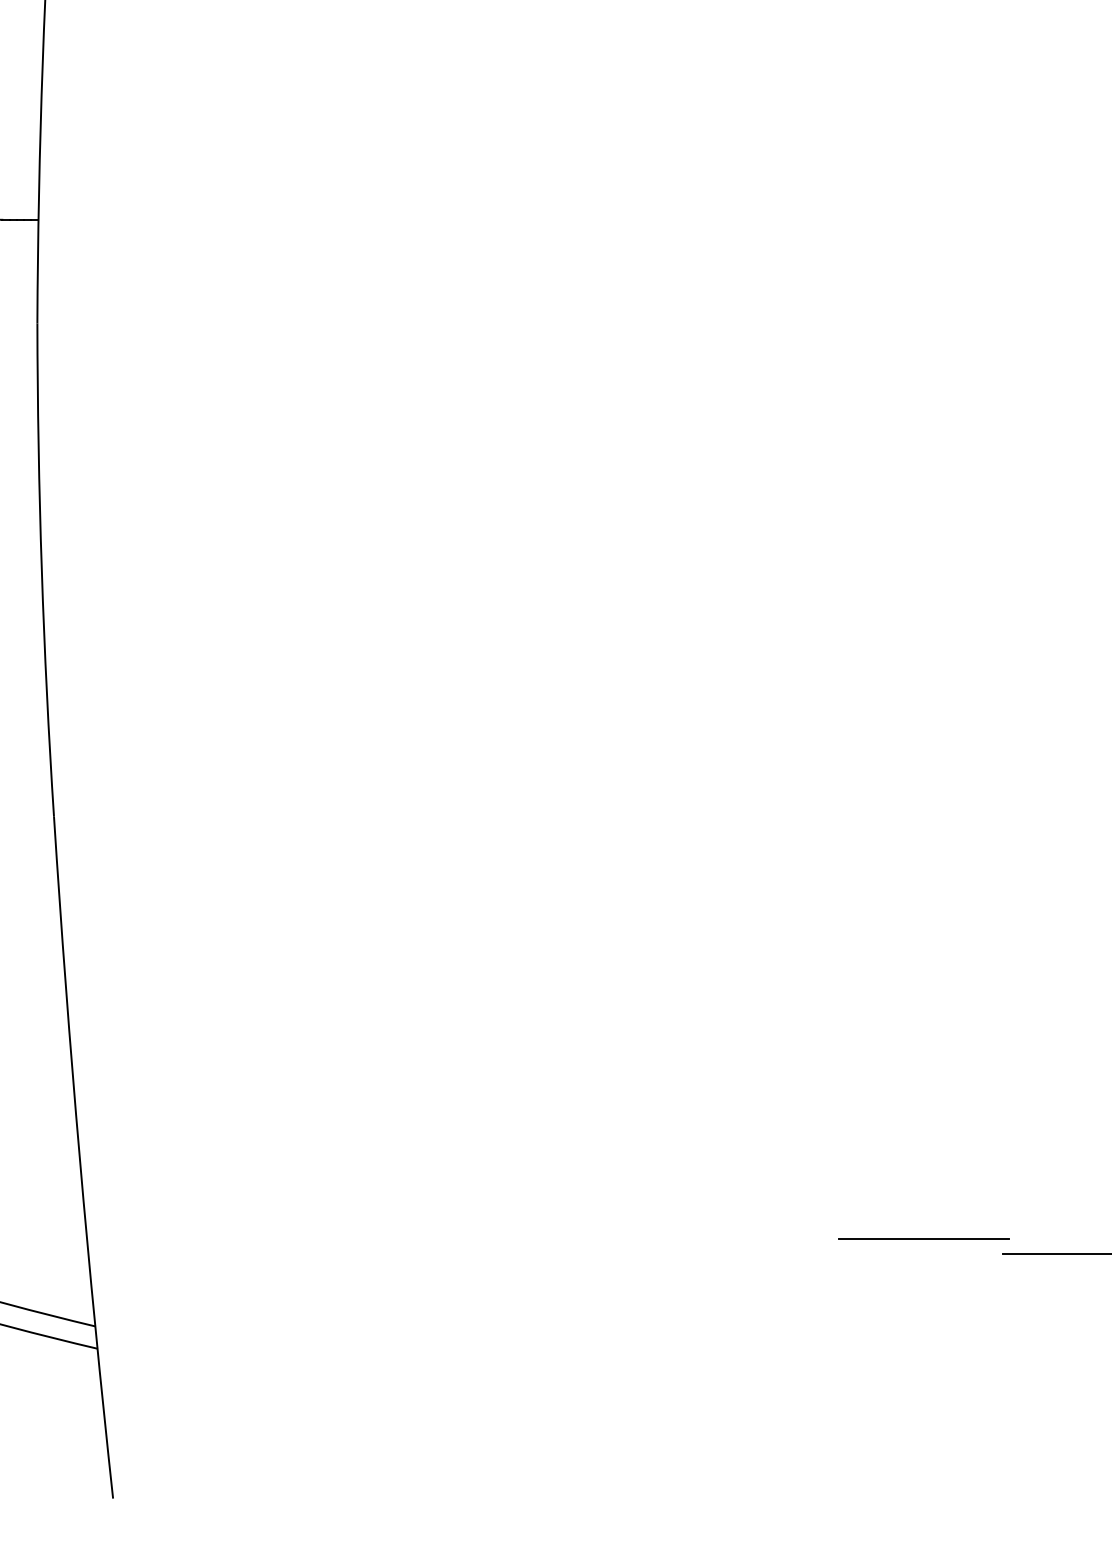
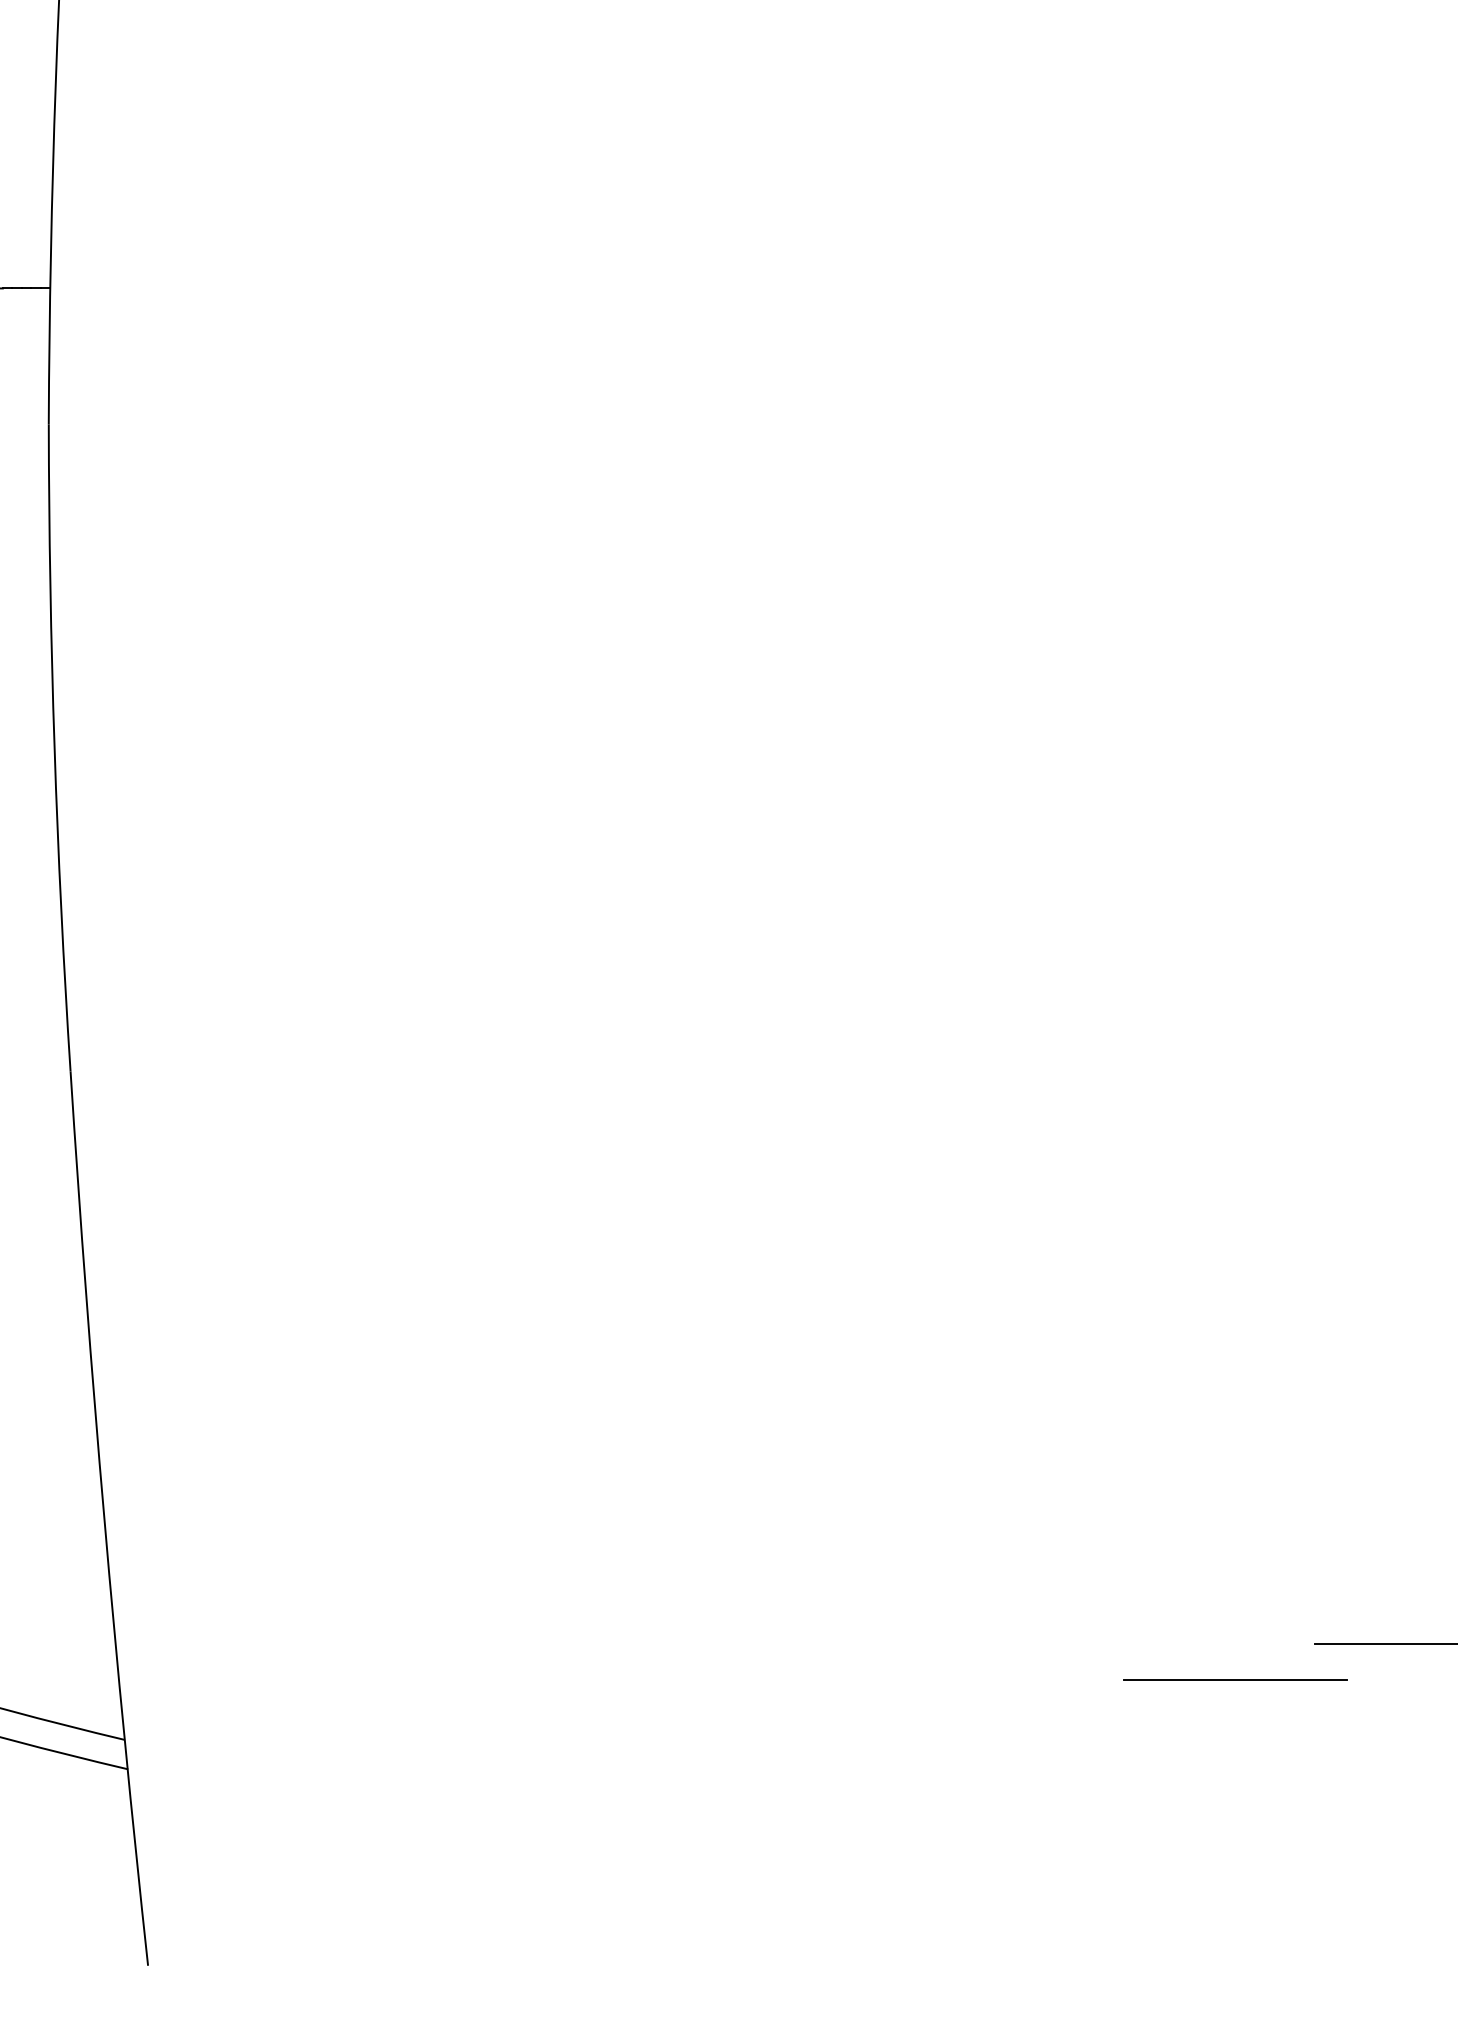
line: (923, 1239) -> (1235, 1679), moved

